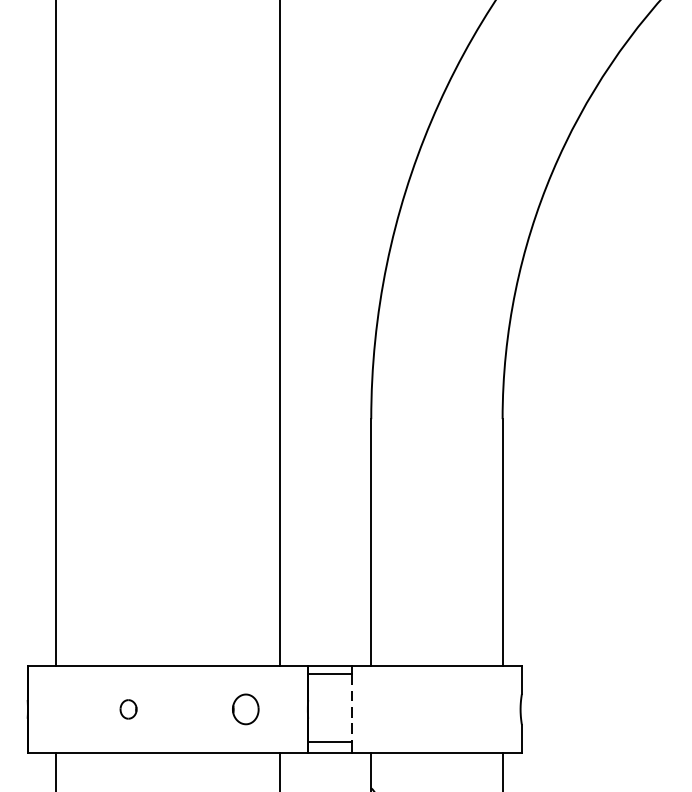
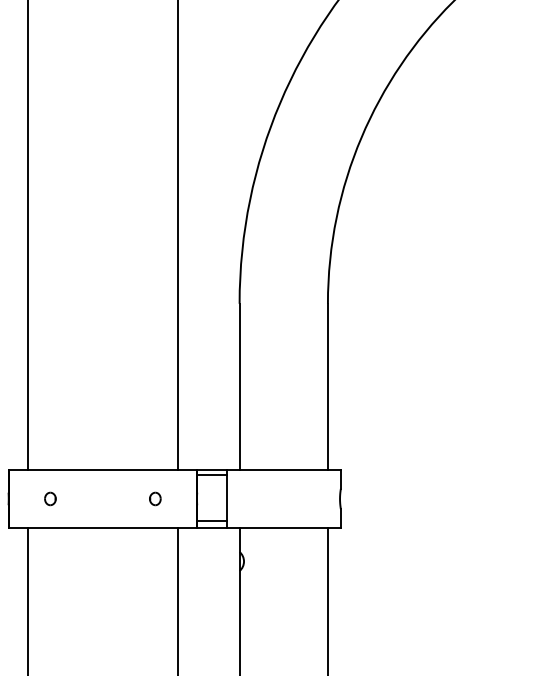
part: (128, 708) -> (50, 498), moved
part: (246, 708) -> (155, 498), size x0.62
line: (351, 708) -> (226, 498), dashed -> solid

